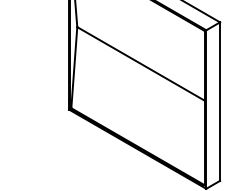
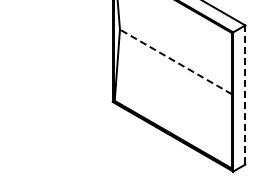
line: (141, 63) -> (176, 61), solid -> dashed
line: (220, 102) -> (245, 95), solid -> dashed

